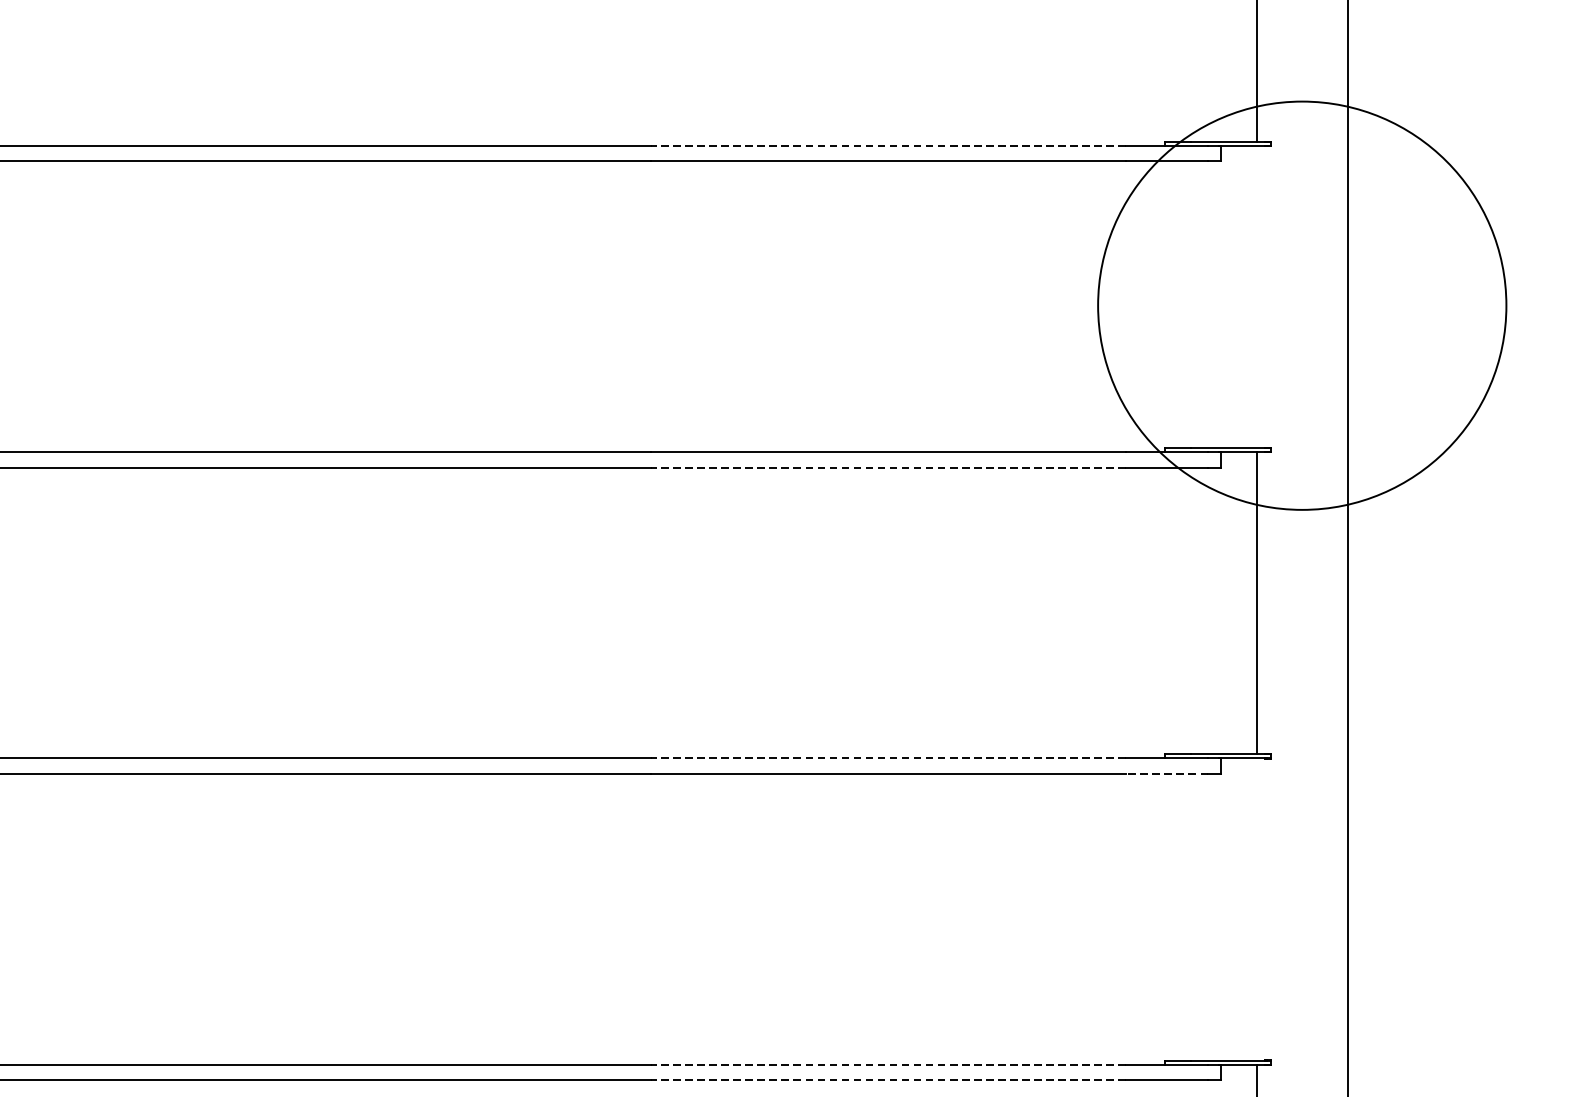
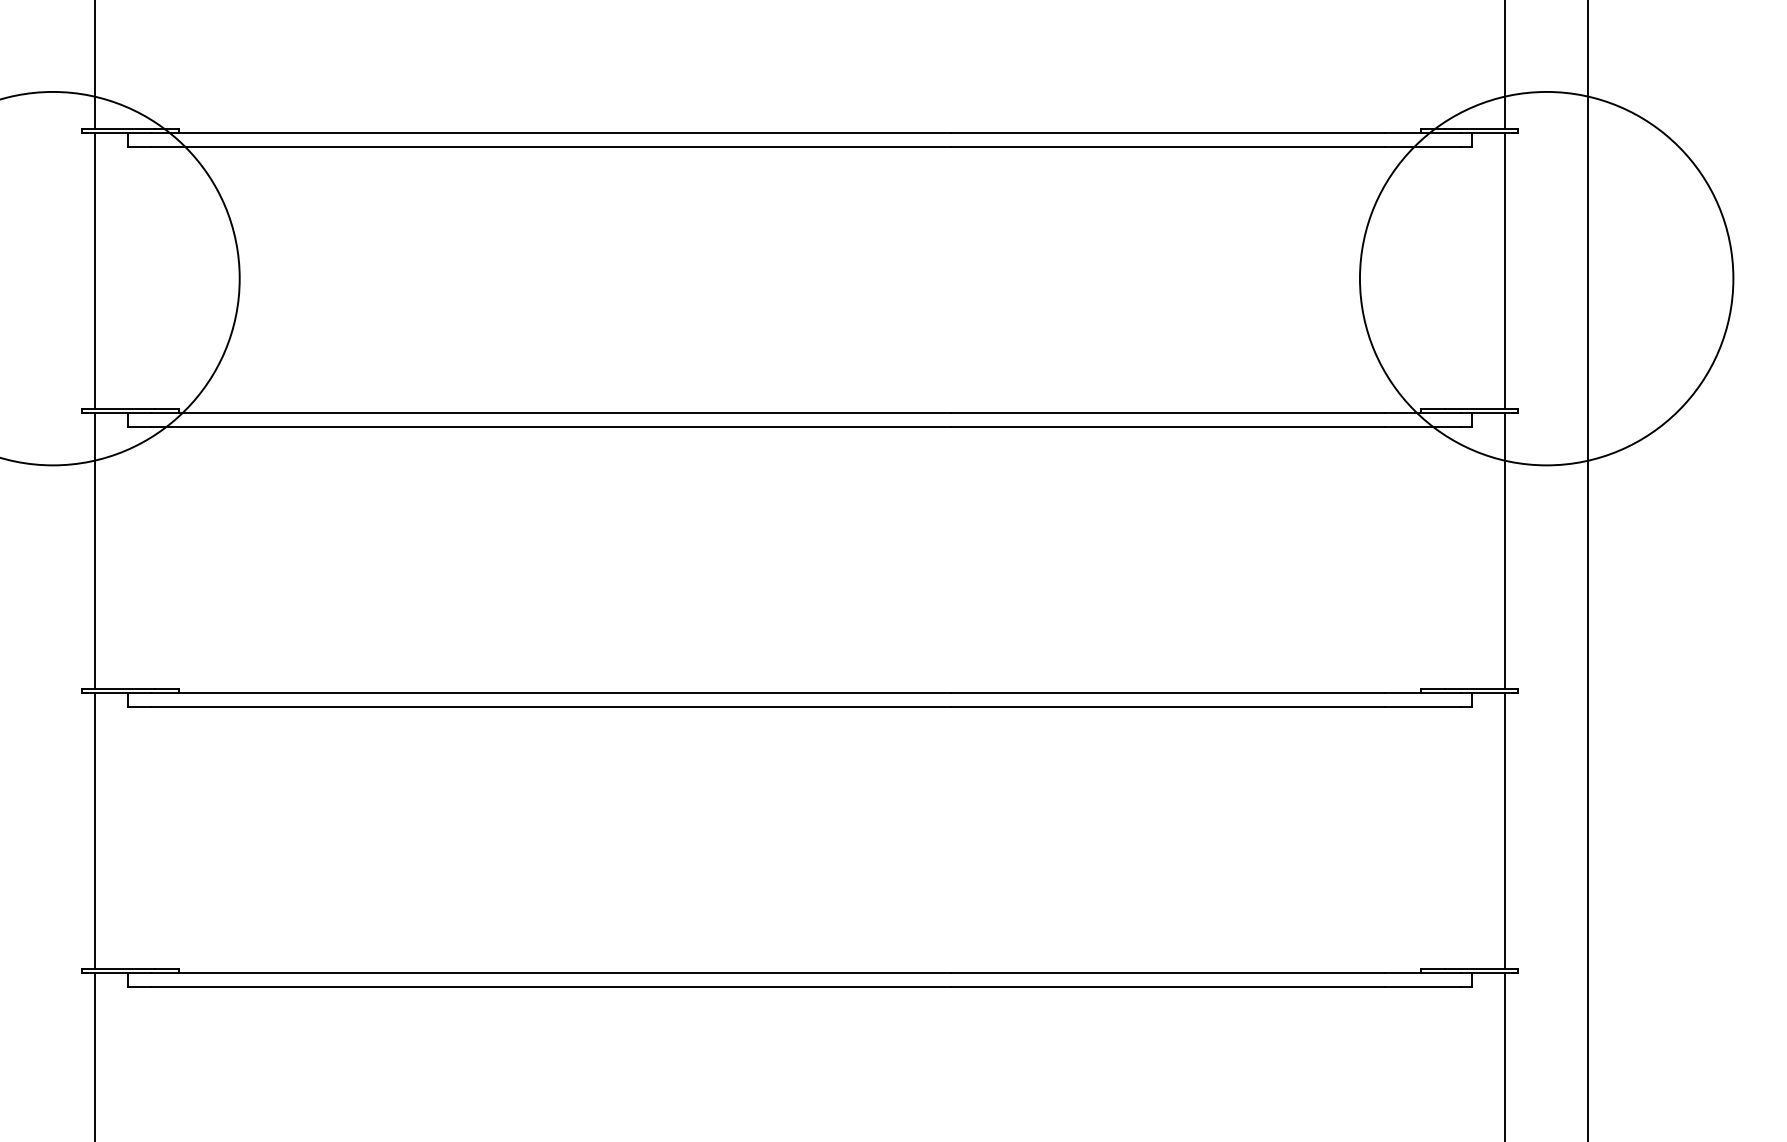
line: (887, 145) -> (1167, 132), dashed -> solid
line: (1257, 296) -> (1505, 270), added
line: (887, 467) -> (1167, 426), dashed -> solid
line: (887, 758) -> (1167, 692), dashed -> solid
line: (1166, 773) -> (1422, 706), dashed -> solid
line: (1257, 909) -> (1505, 830), added
line: (887, 1064) -> (1167, 972), dashed -> solid
line: (887, 1079) -> (1167, 986), dashed -> solid

